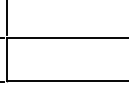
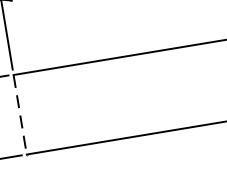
line: (7, 59) -> (20, 113), solid -> dashed

